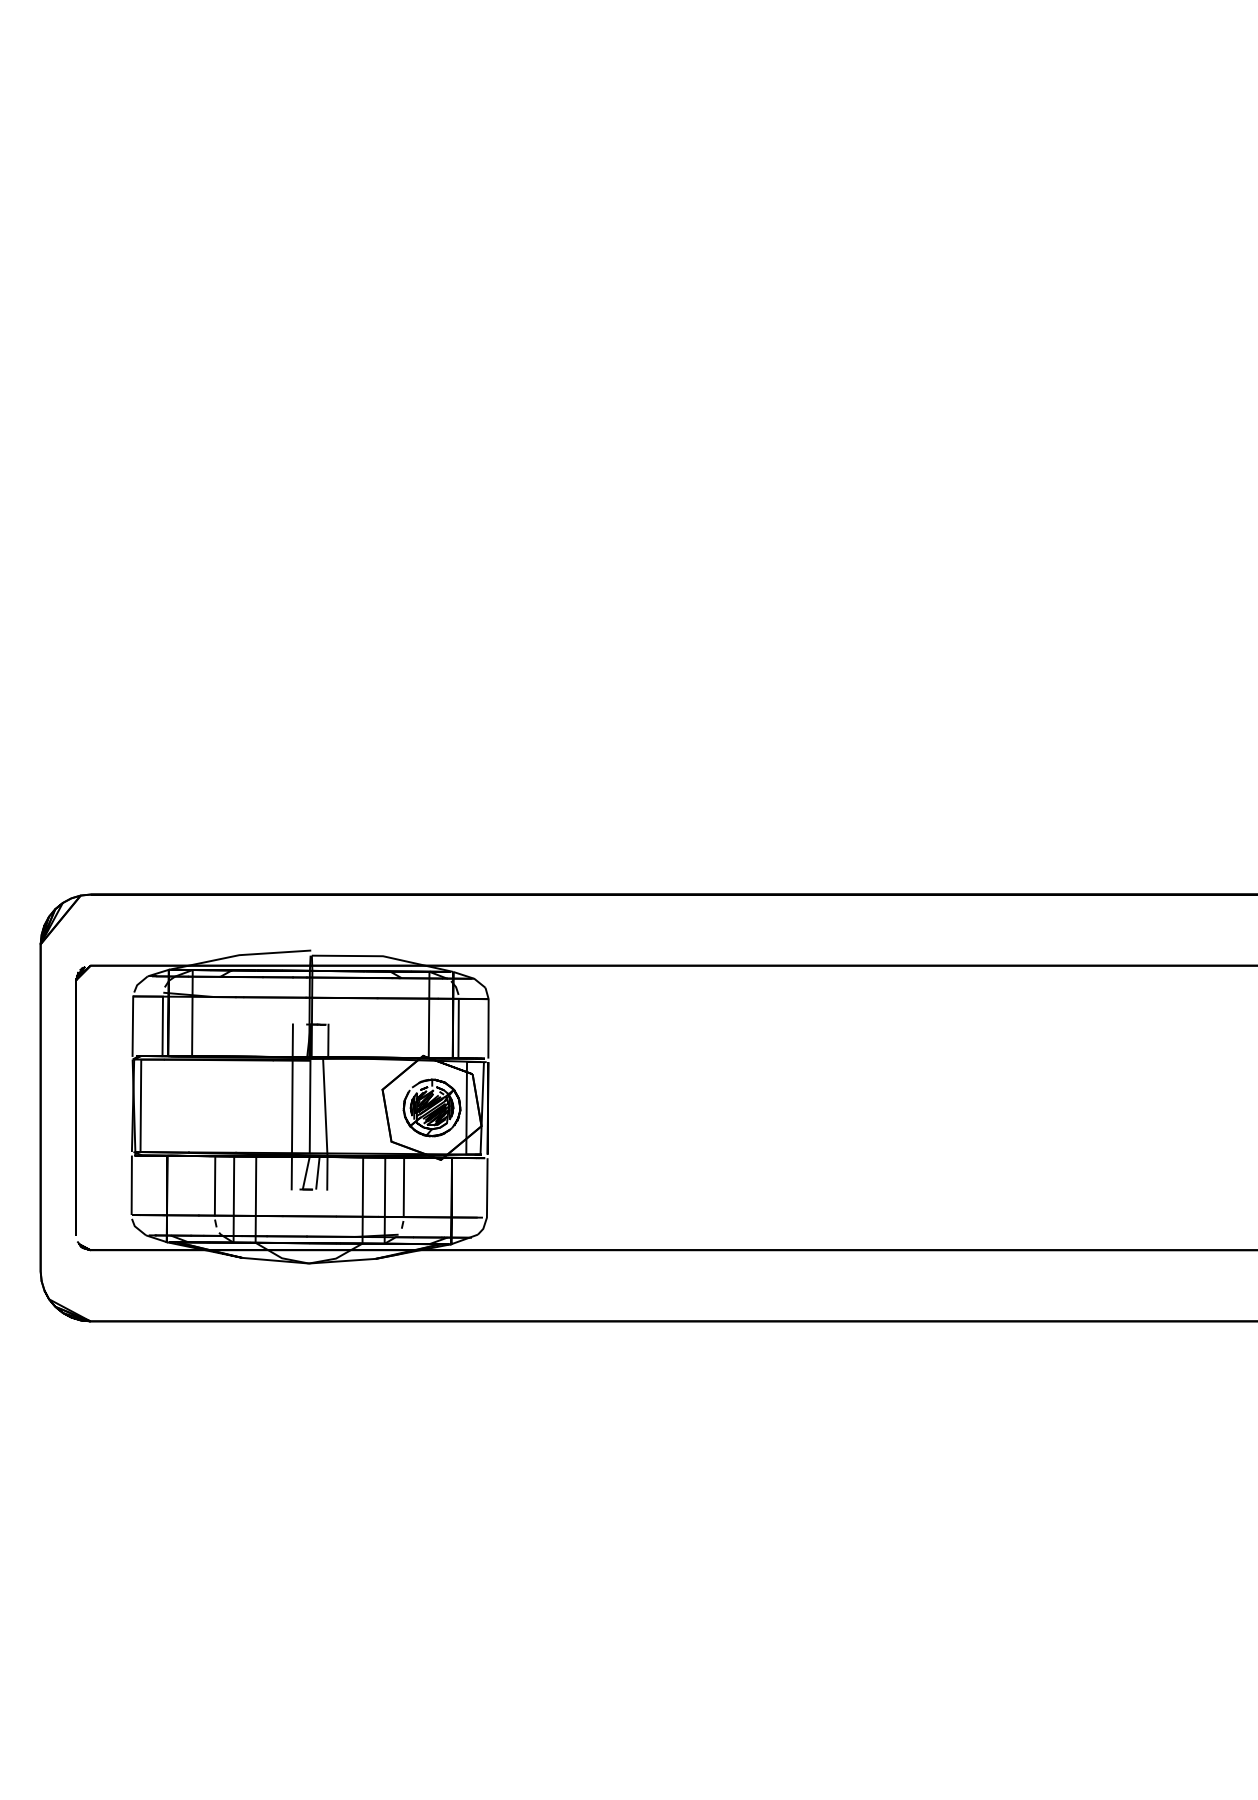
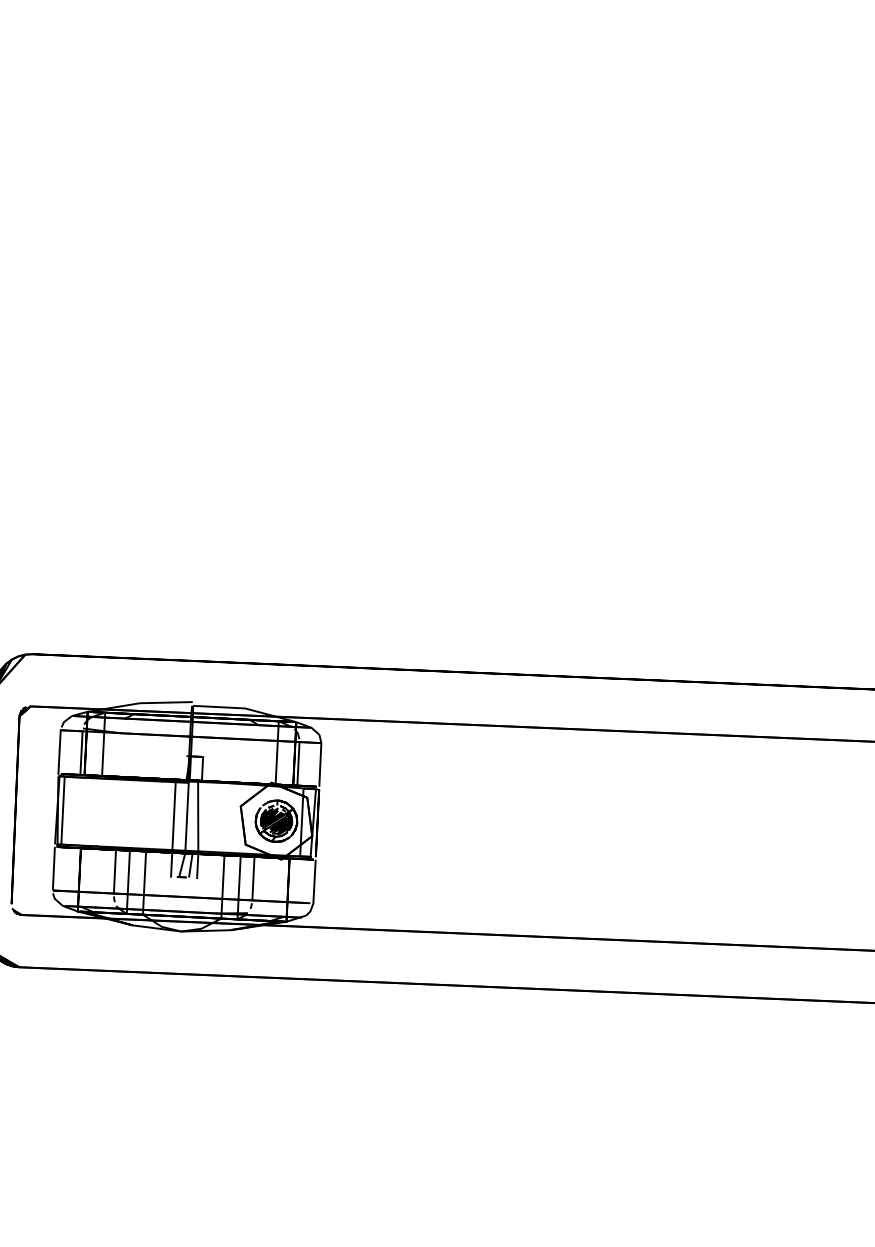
line: (292, 1040) -> (176, 767), removed

